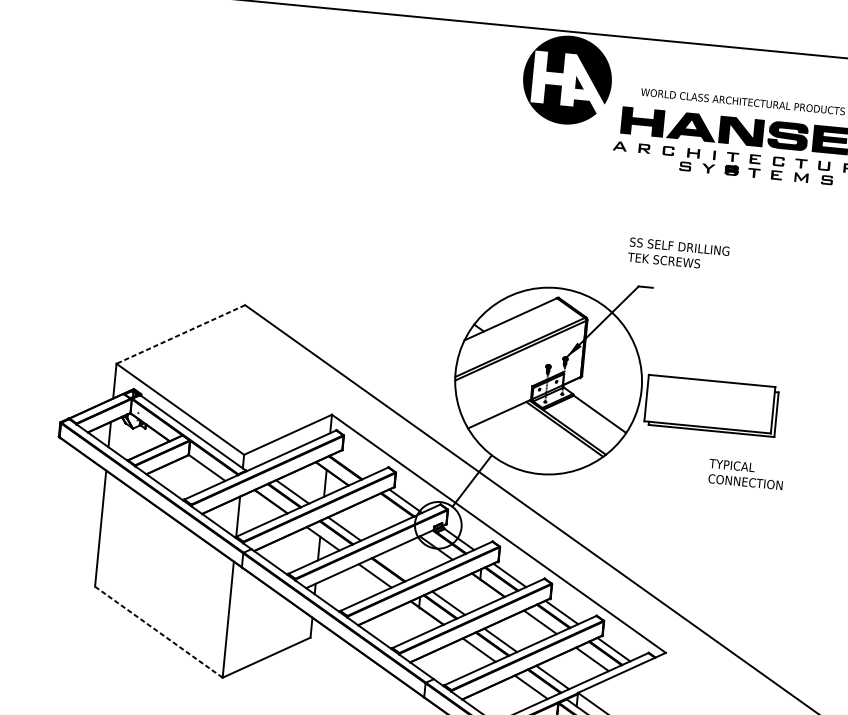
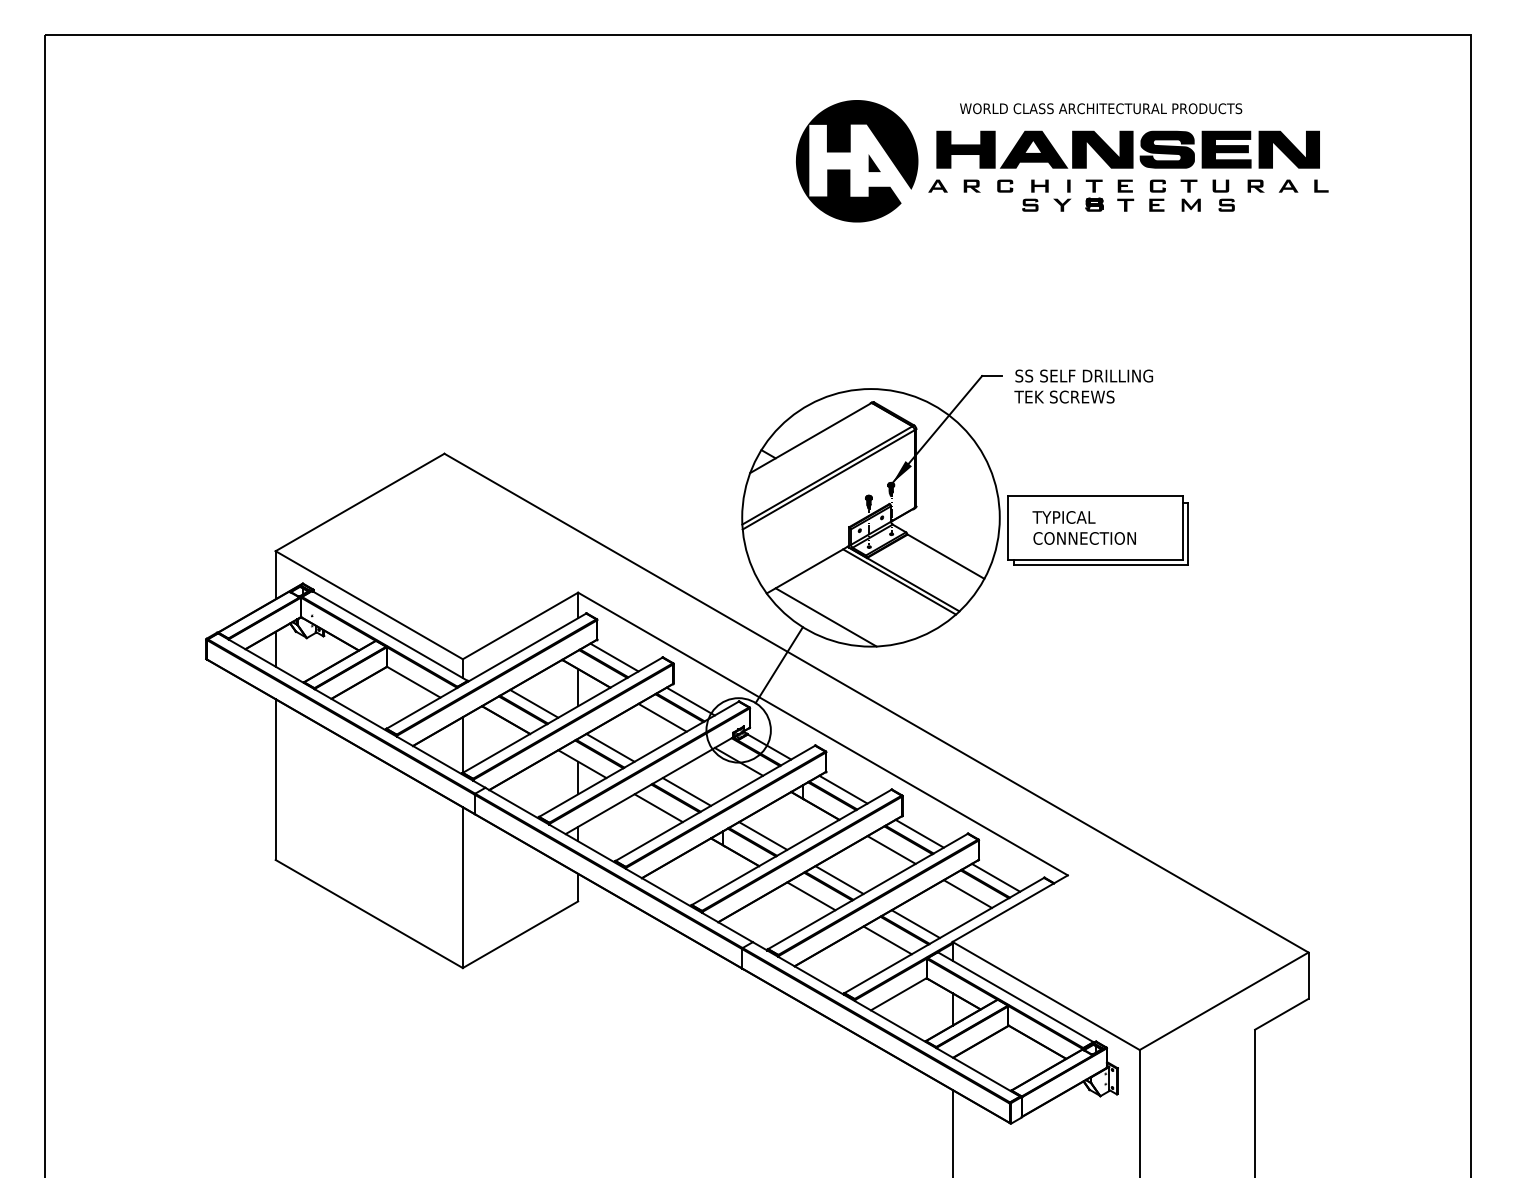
part: (562, 85) -> (850, 169), moved
text: (678, 254) -> (1083, 386), moved
line: (180, 334) -> (359, 502), dashed -> solid
line: (508, 449) -> (825, 617), added
line: (353, 464) -> (614, 657), added
text: (745, 474) -> (1083, 527), moved
line: (384, 510) -> (662, 717), added
line: (396, 565) -> (686, 791), added
line: (159, 632) -> (369, 914), dashed -> solid

